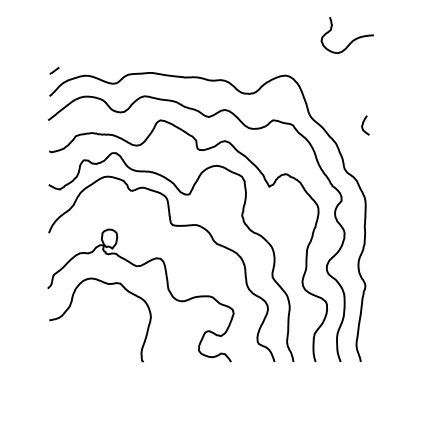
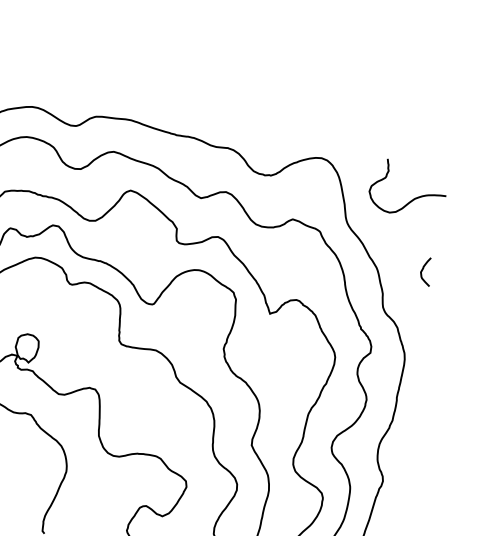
curve: (352, 40) -> (414, 198), moved
curve: (363, 125) -> (423, 271), moved

